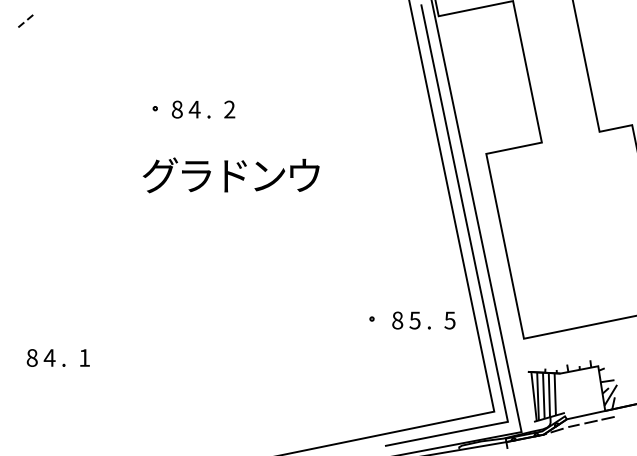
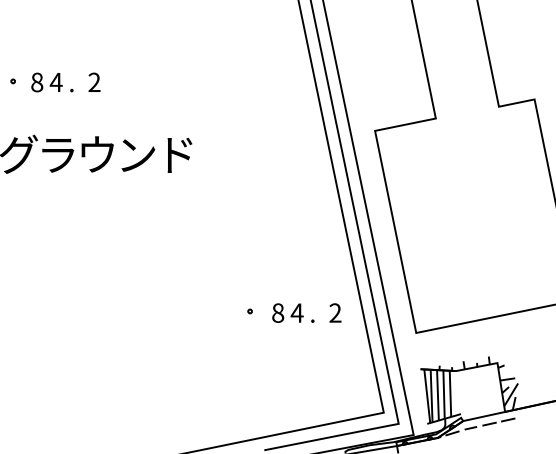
text: (232, 175) -> (97, 154), ド -> ウ
text: (304, 175) -> (176, 154), ウ -> ド
text: (415, 320) -> (297, 313), 5 -> 4
text: (449, 320) -> (334, 313), 5 -> 2

